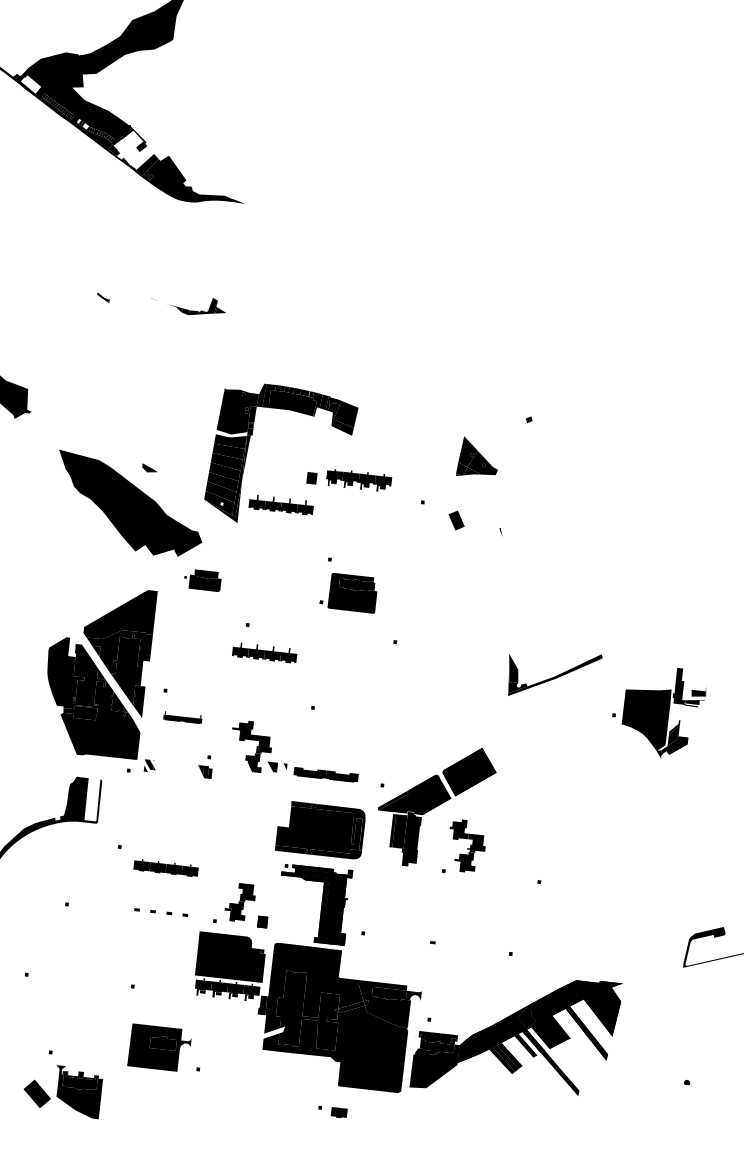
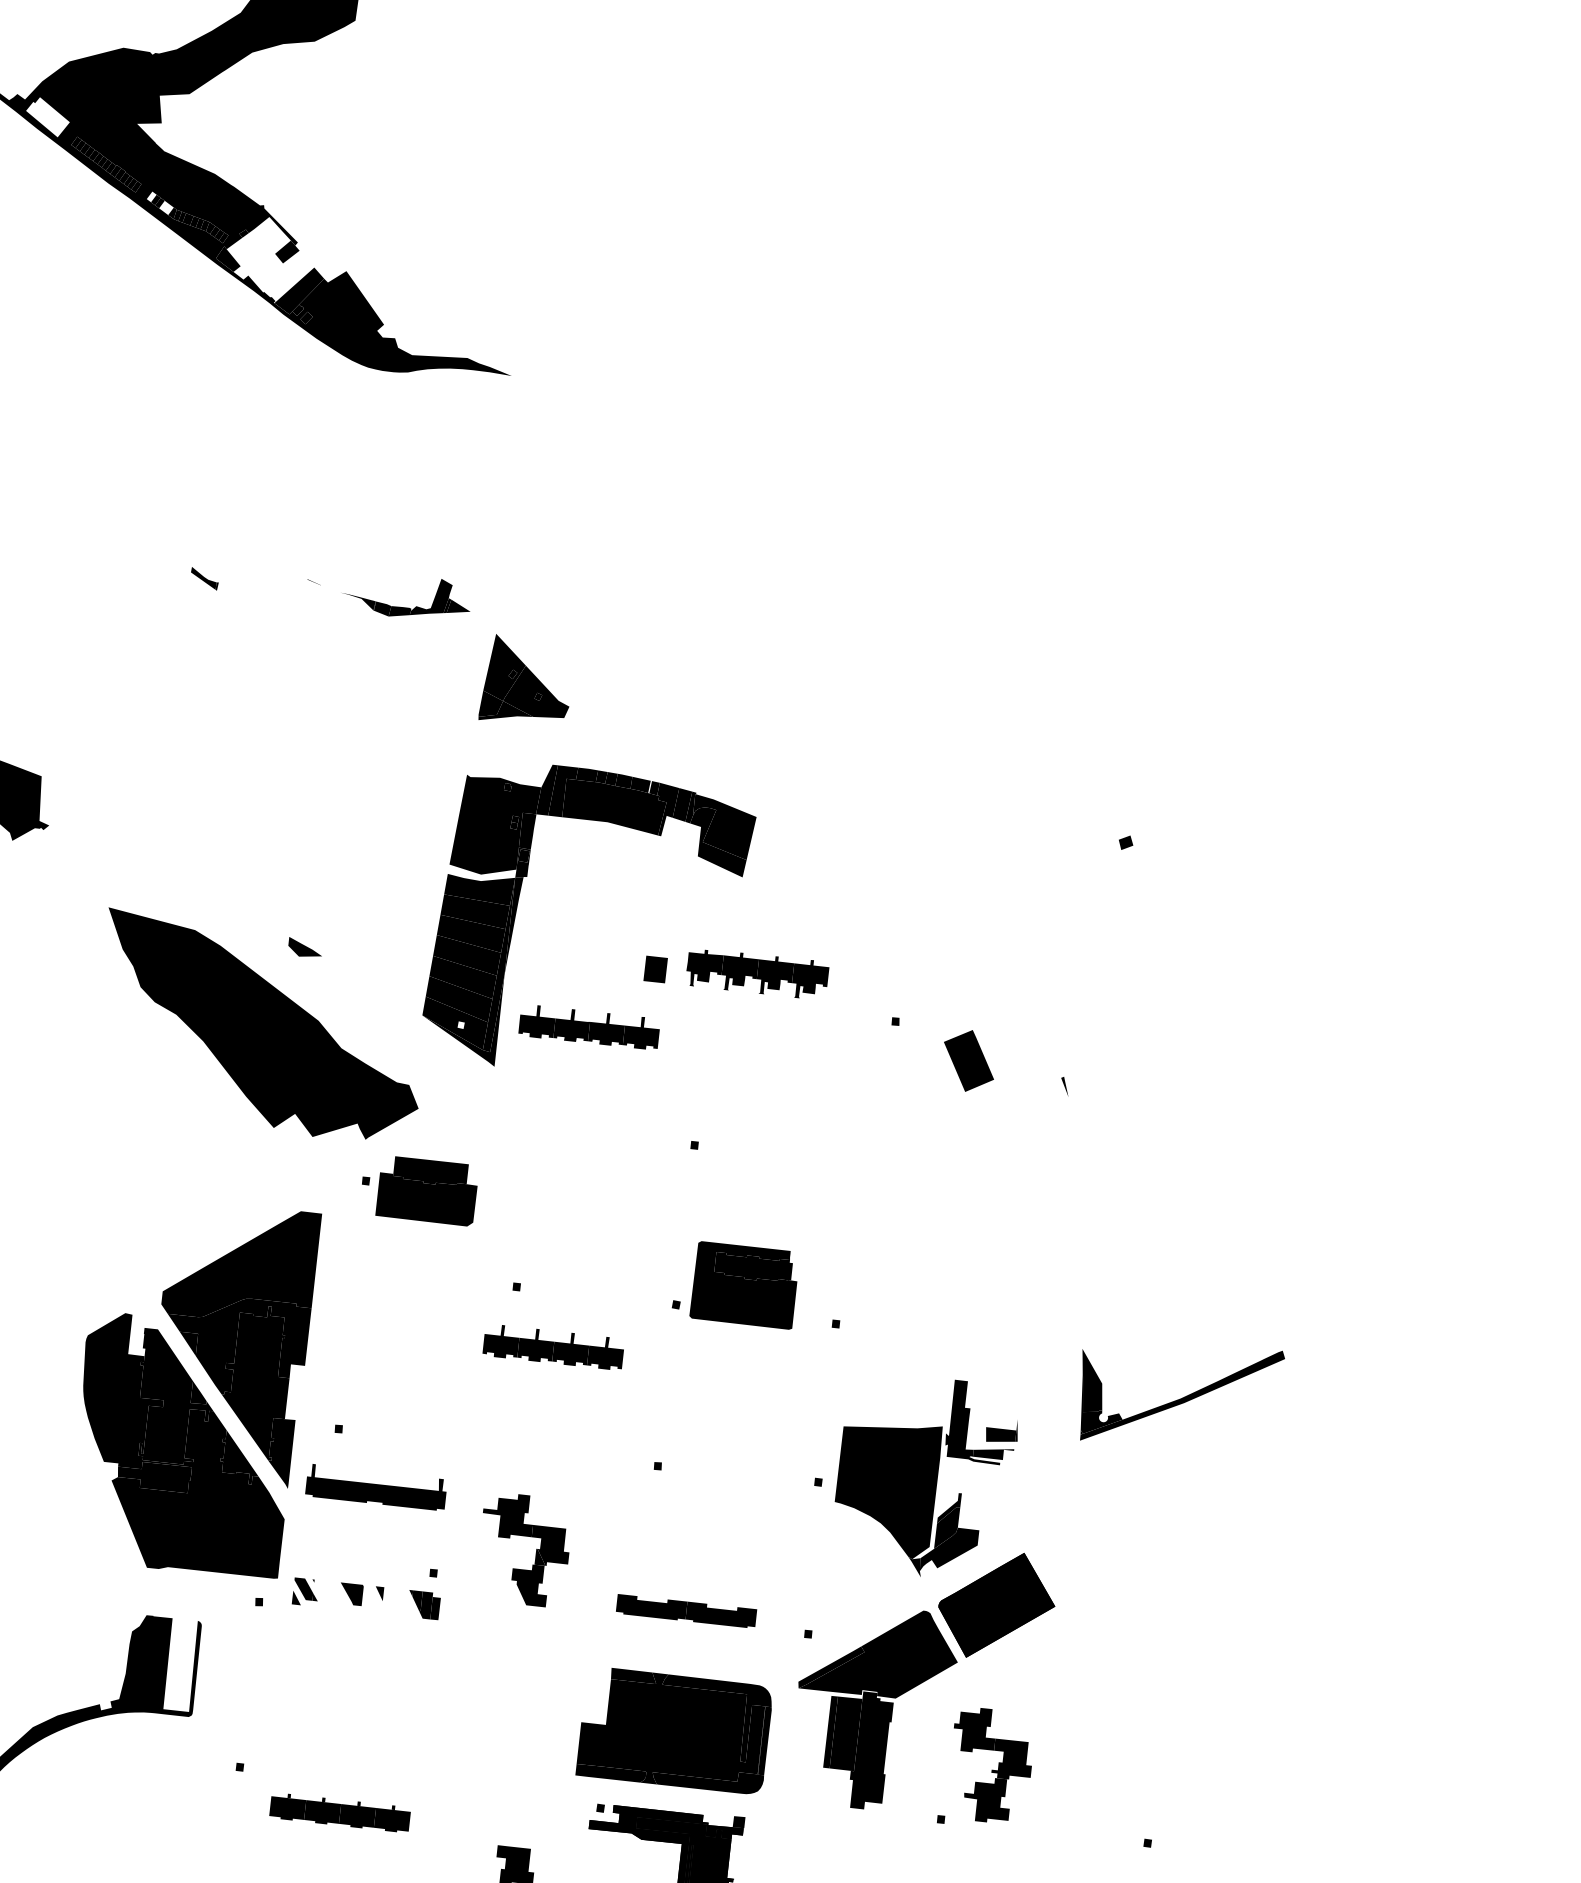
part: (476, 455) -> (522, 675), moved
part: (456, 520) -> (968, 1060), size x1.43
part: (202, 580) -> (418, 1190), size x1.43
part: (348, 593) -> (734, 1285), moved
part: (659, 713) -> (916, 1478), moved
part: (182, 717) -> (375, 1487), size x1.67
part: (277, 766) -> (362, 1593), moved

